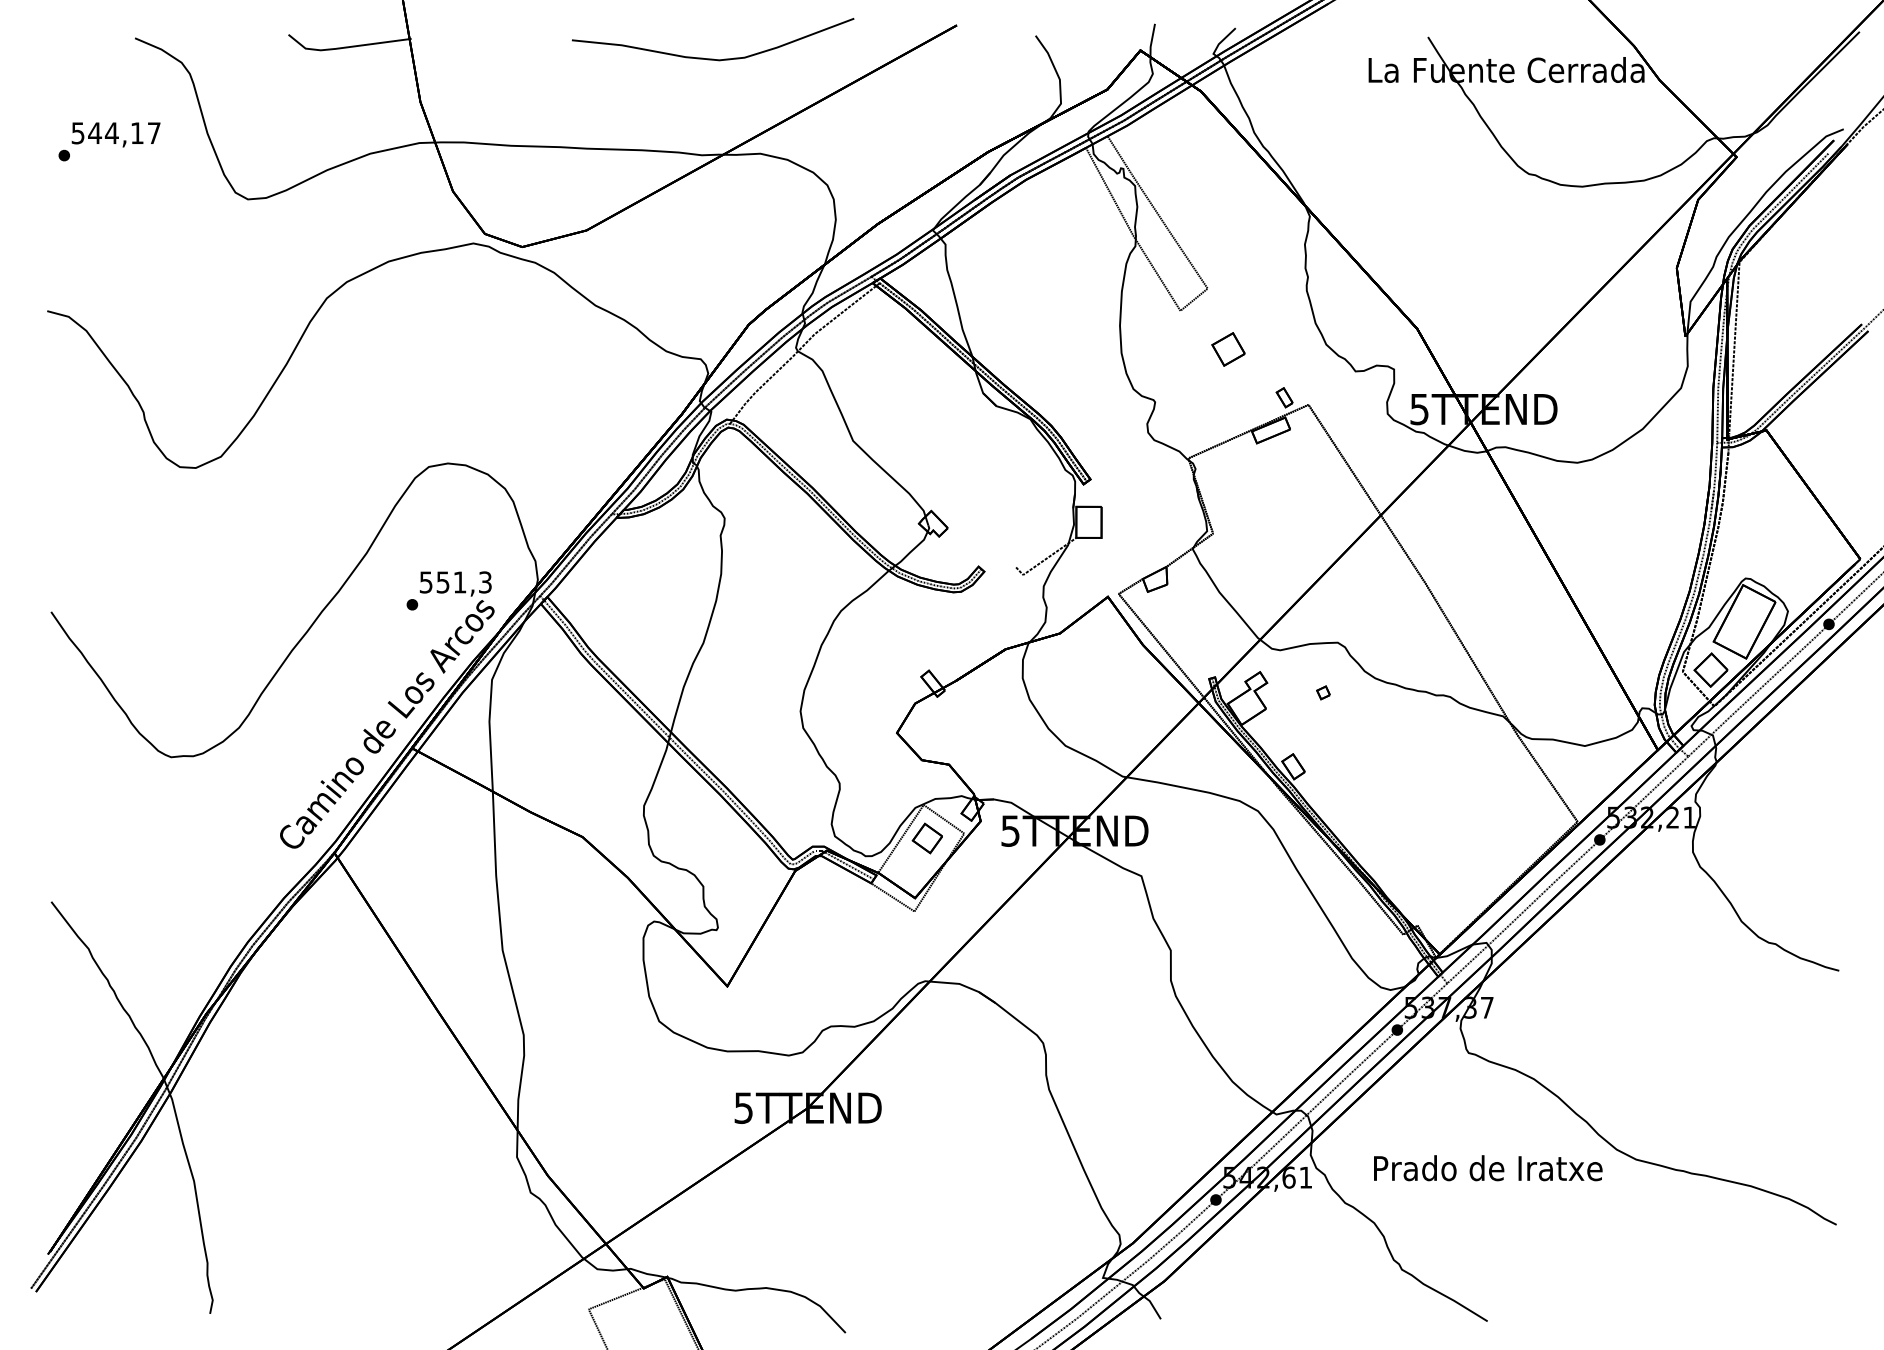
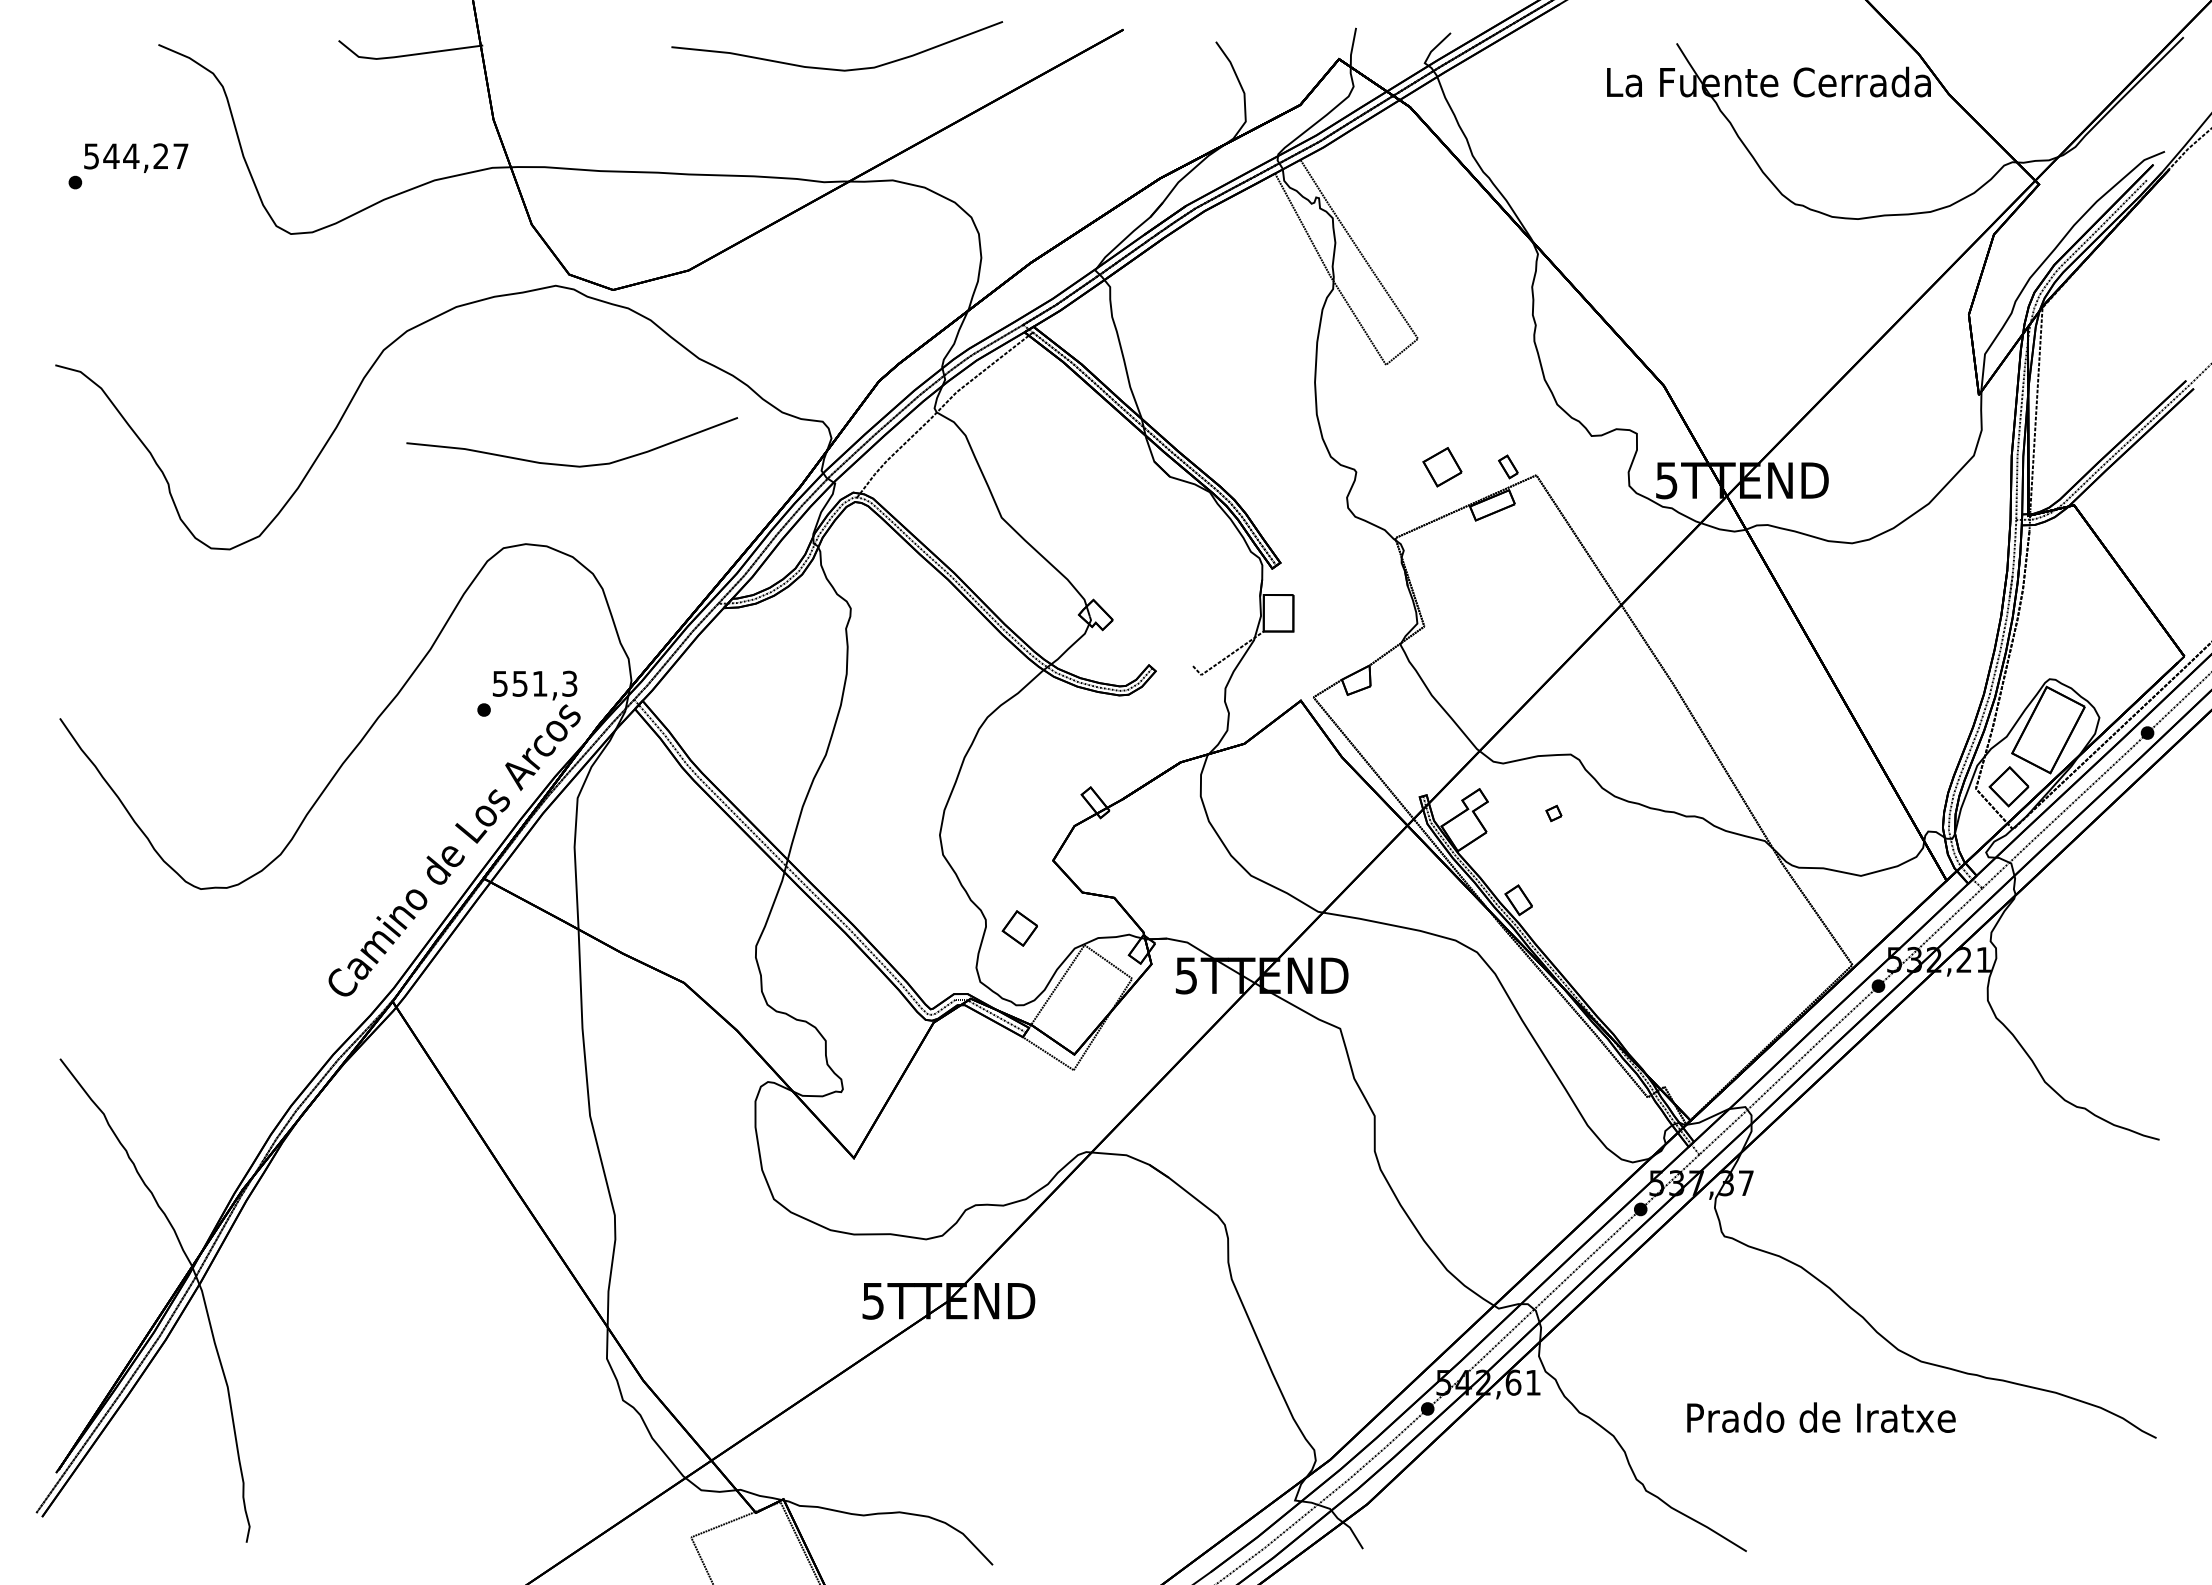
text: (136, 132) -> (160, 155), 544,17 -> 544,27
part: (1228, 349) -> (1442, 467), moved
curve: (485, 395) -> (569, 464), added
part: (927, 838) -> (1019, 928), moved
text: (1488, 1168) -> (1821, 1417), moved

